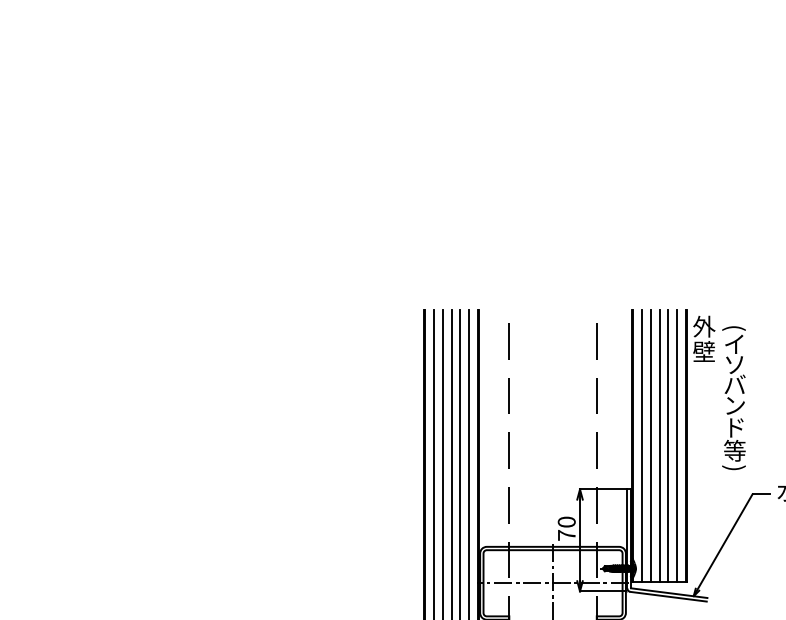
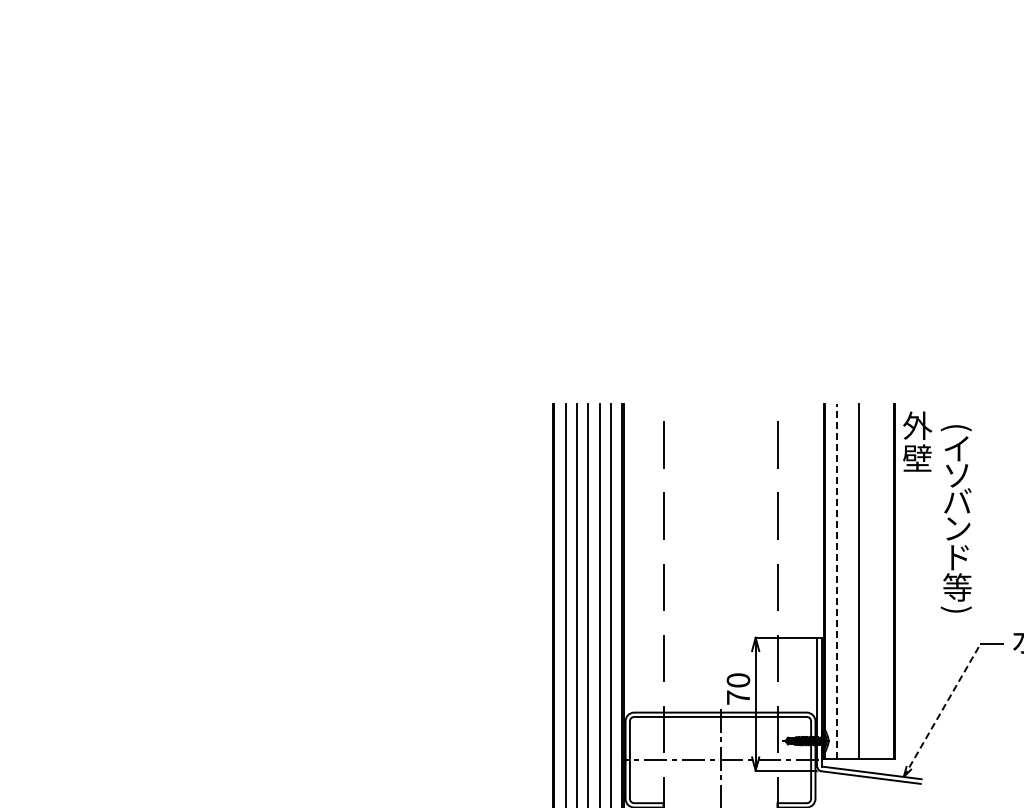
line: (642, 445) -> (836, 580), solid -> dashed
line: (651, 445) -> (848, 580), removed
line: (668, 445) -> (870, 580), removed
line: (677, 445) -> (882, 580), removed
line: (723, 545) -> (942, 710), solid -> dashed

